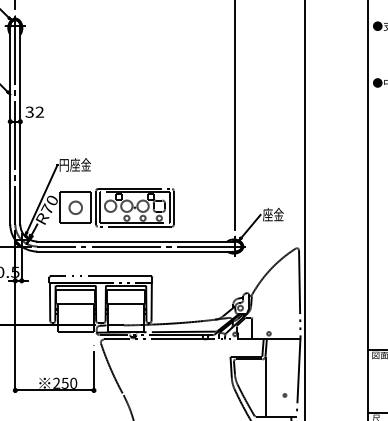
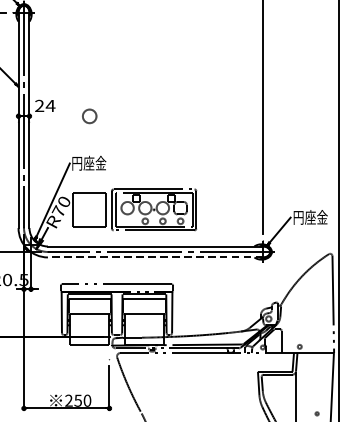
text: (34, 111) -> (44, 105), 32 -> 24
circle: (75, 207) -> (89, 116), moved
text: (278, 214) -> (310, 217), 座金 -> 円座金
line: (135, 251) -> (154, 257), solid -> dashed

